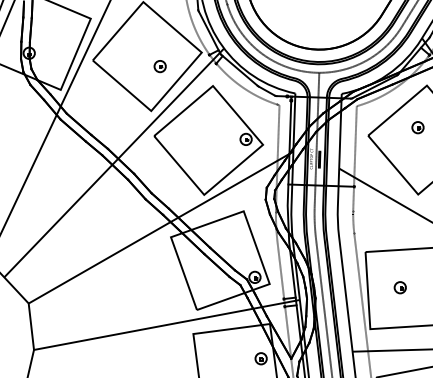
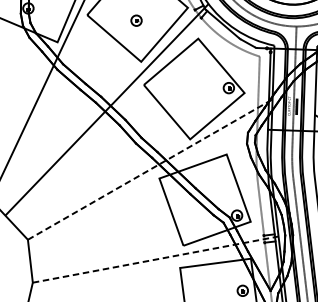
part: (159, 66) -> (135, 20), moved
line: (161, 227) -> (150, 169), solid -> dashed
line: (167, 324) -> (156, 259), solid -> dashed

